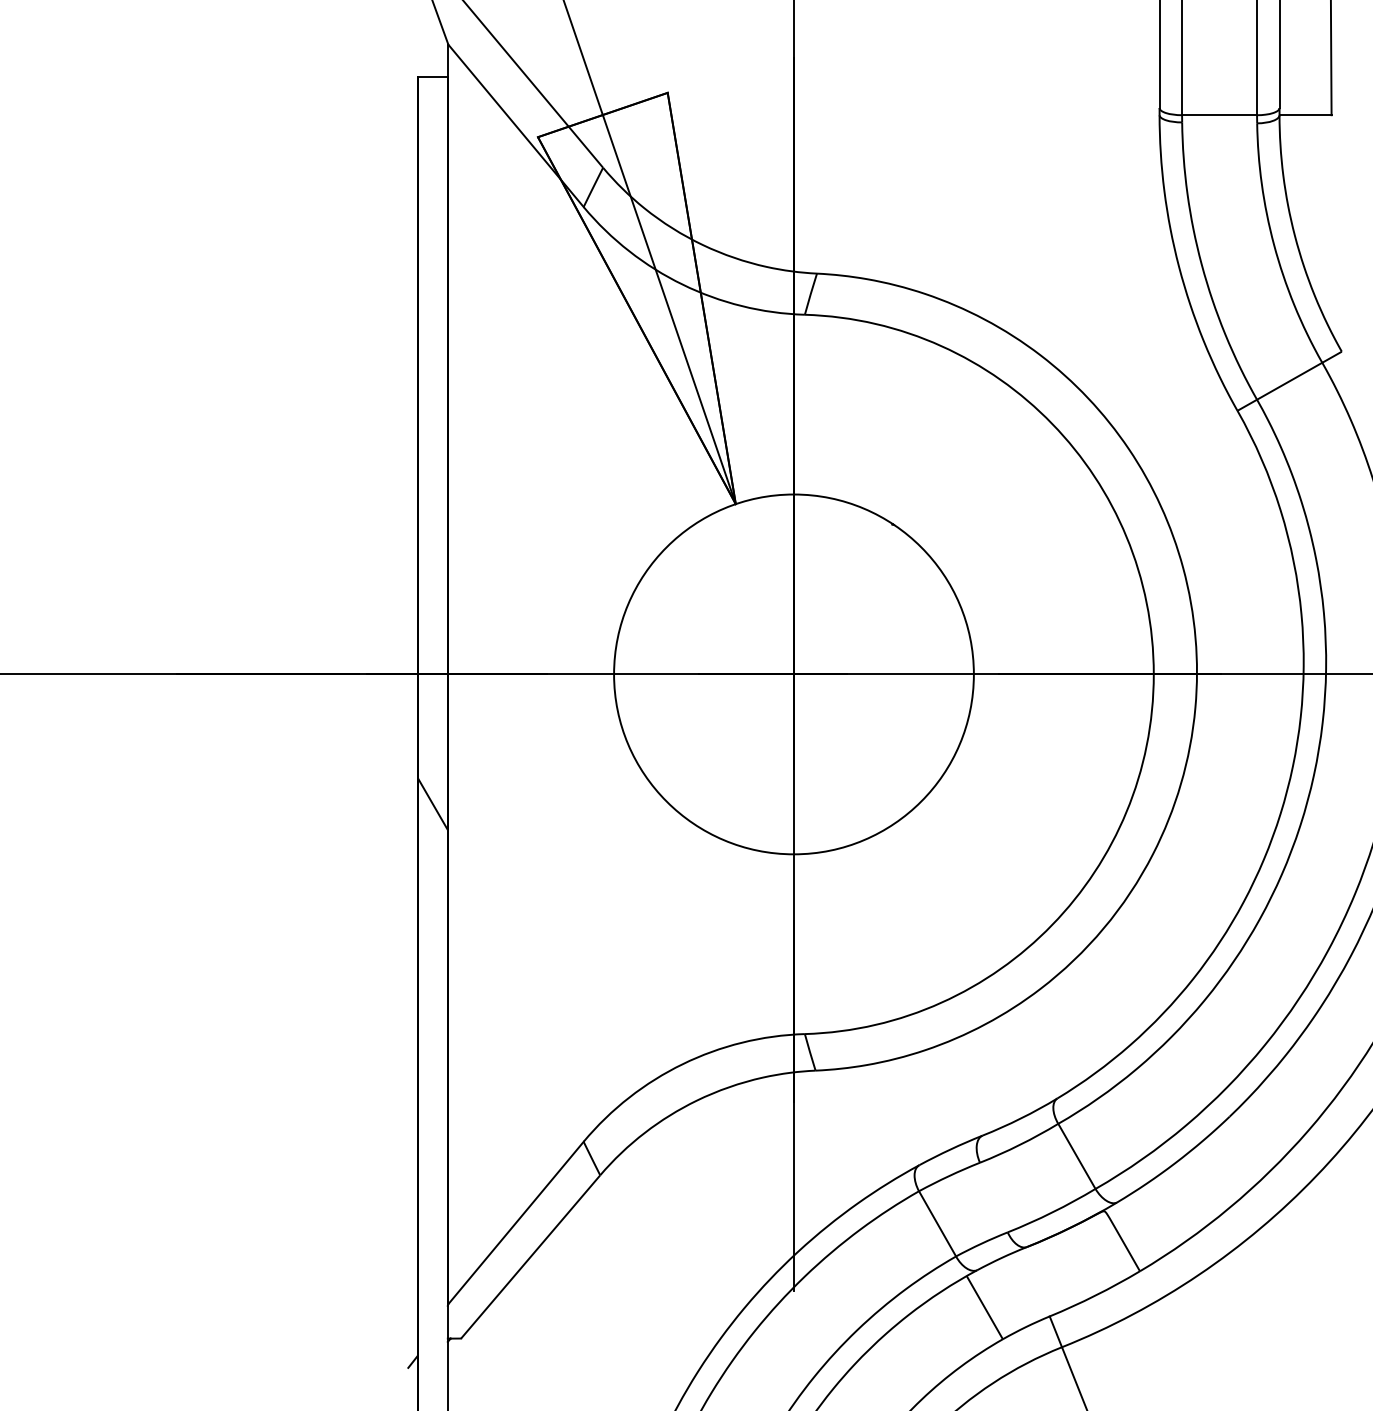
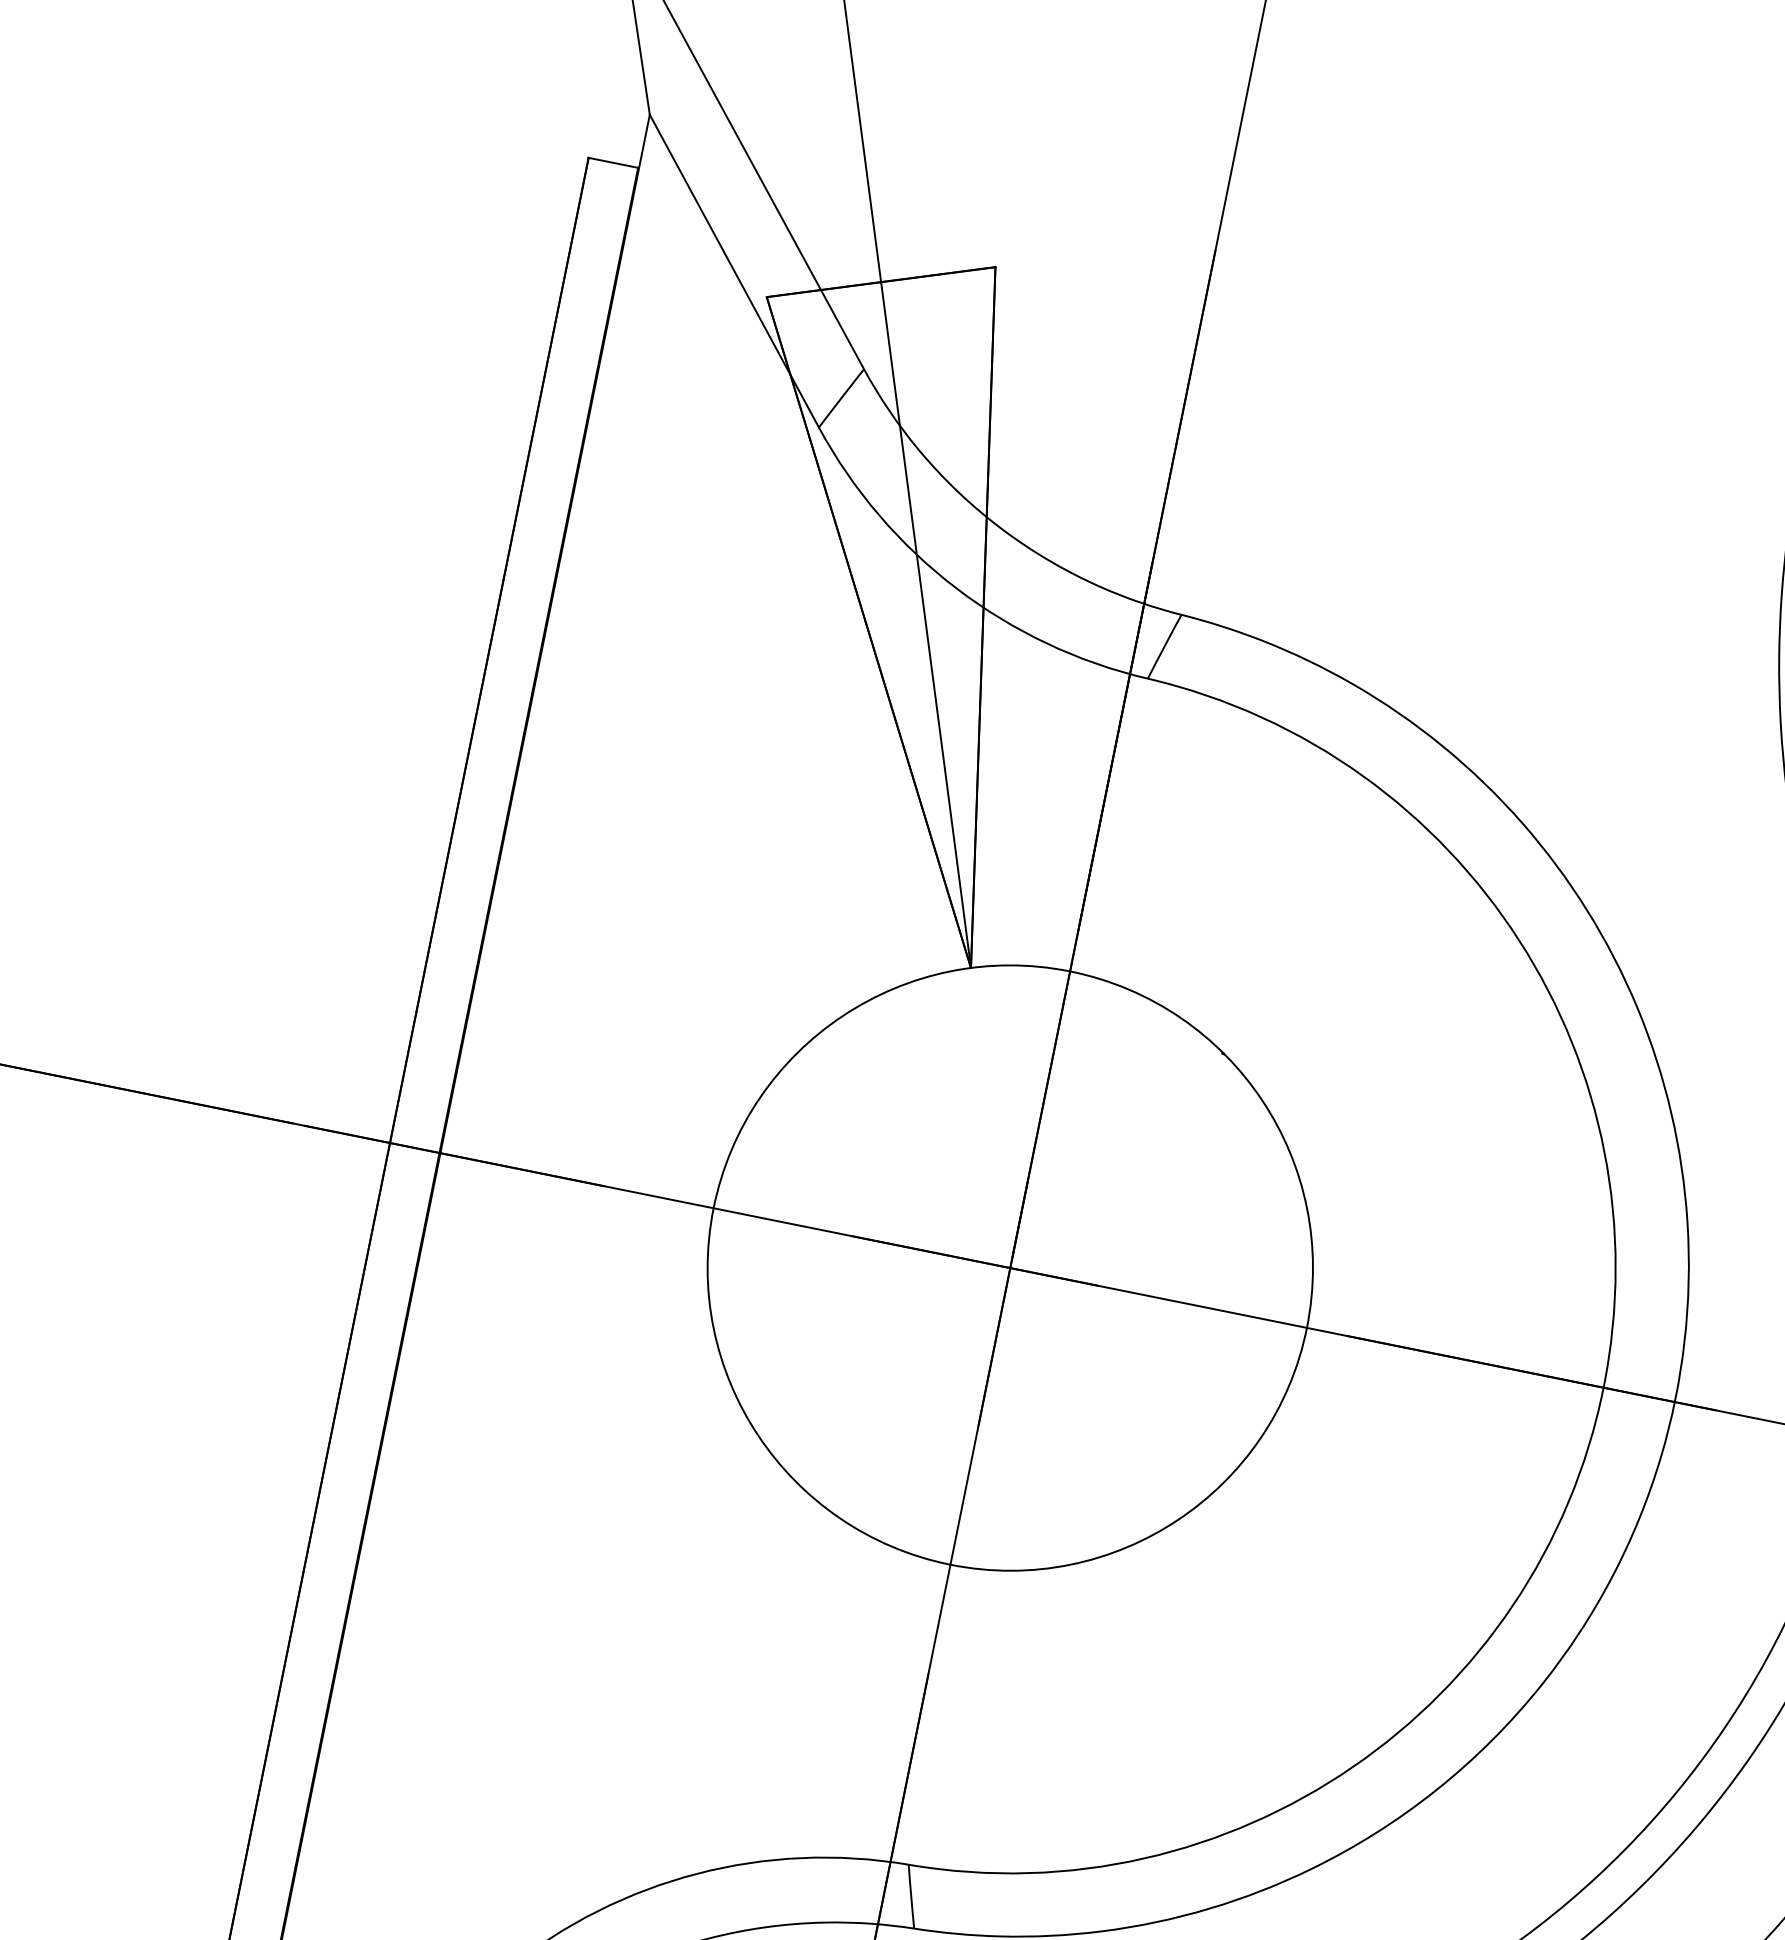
hatch: (432, 803) -> (371, 1360), removed

